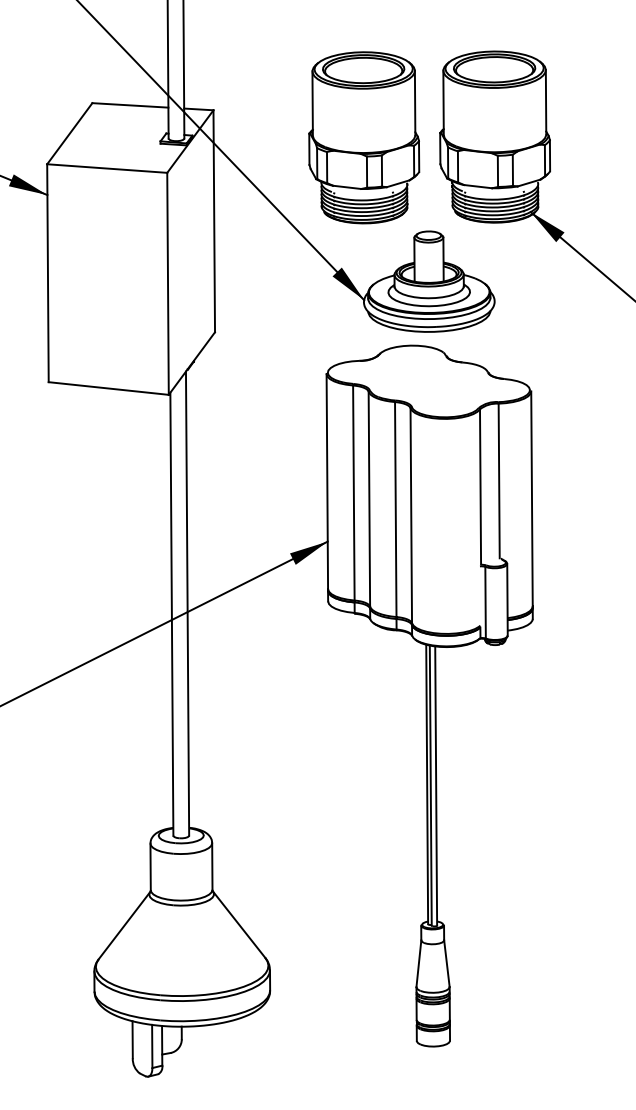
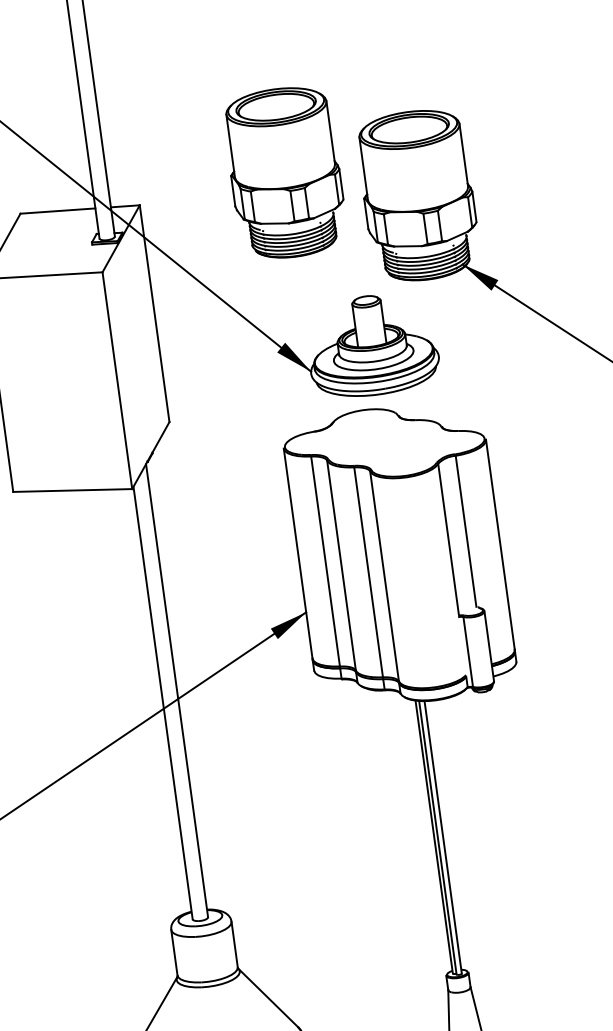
part: (364, 137) -> (285, 172), moved

